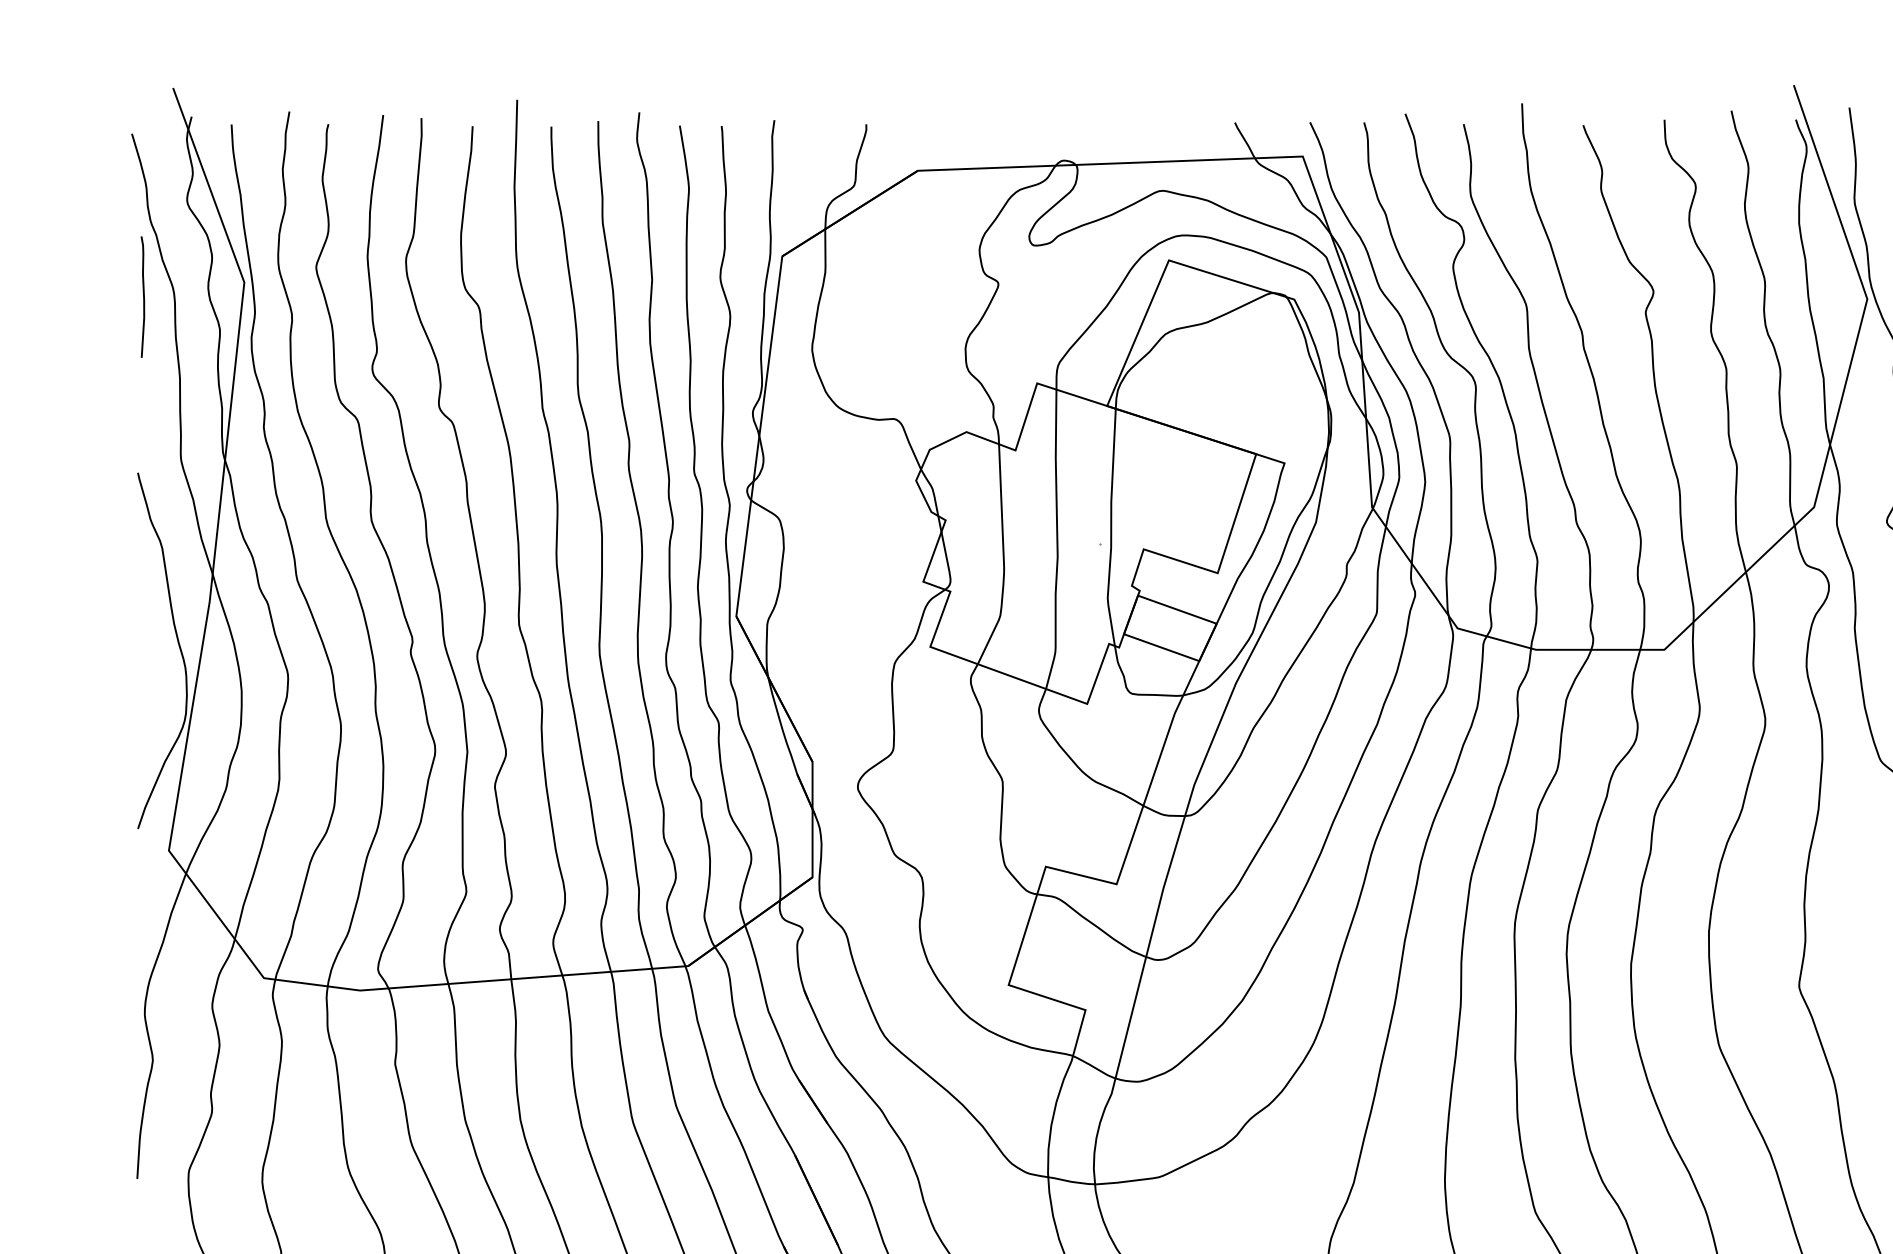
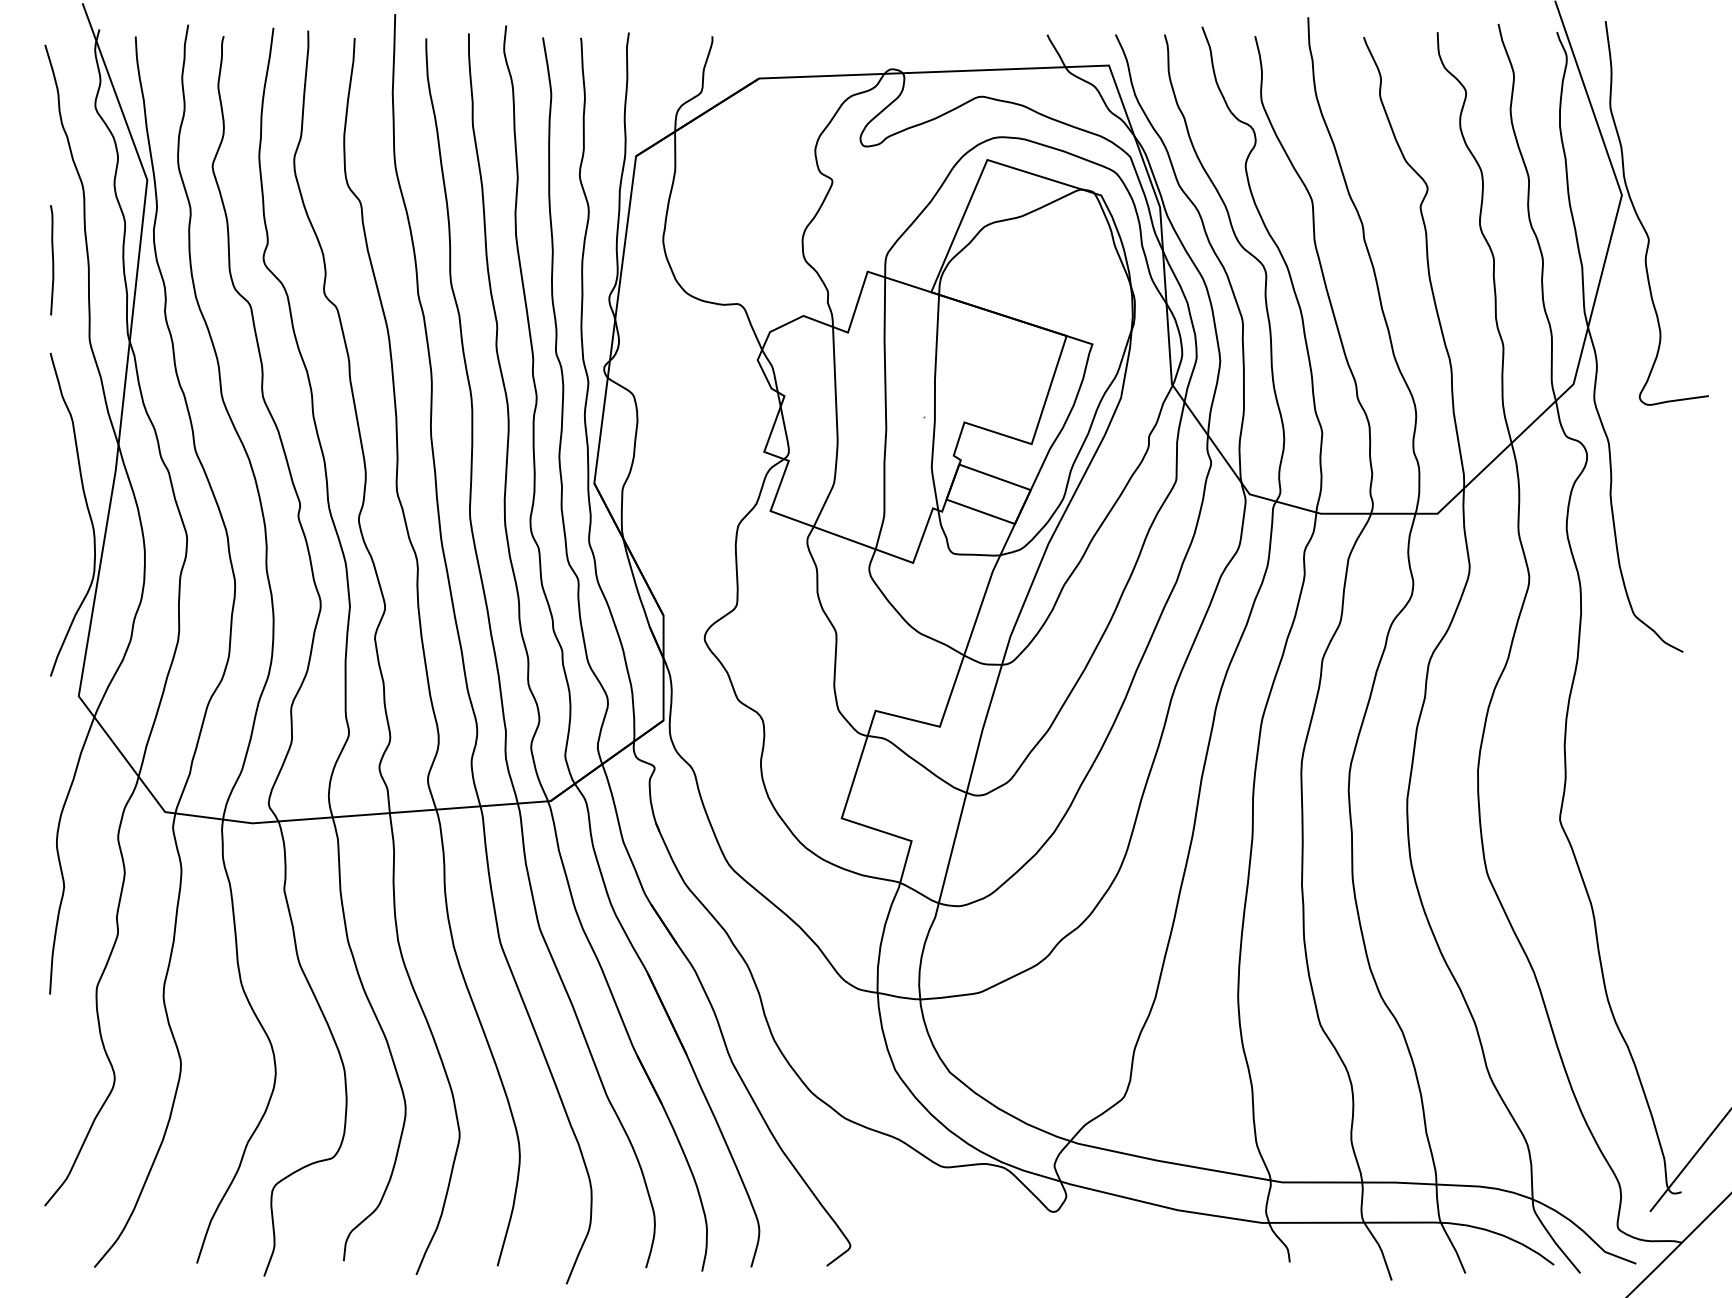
curve: (143, 297) -> (52, 260), moved

